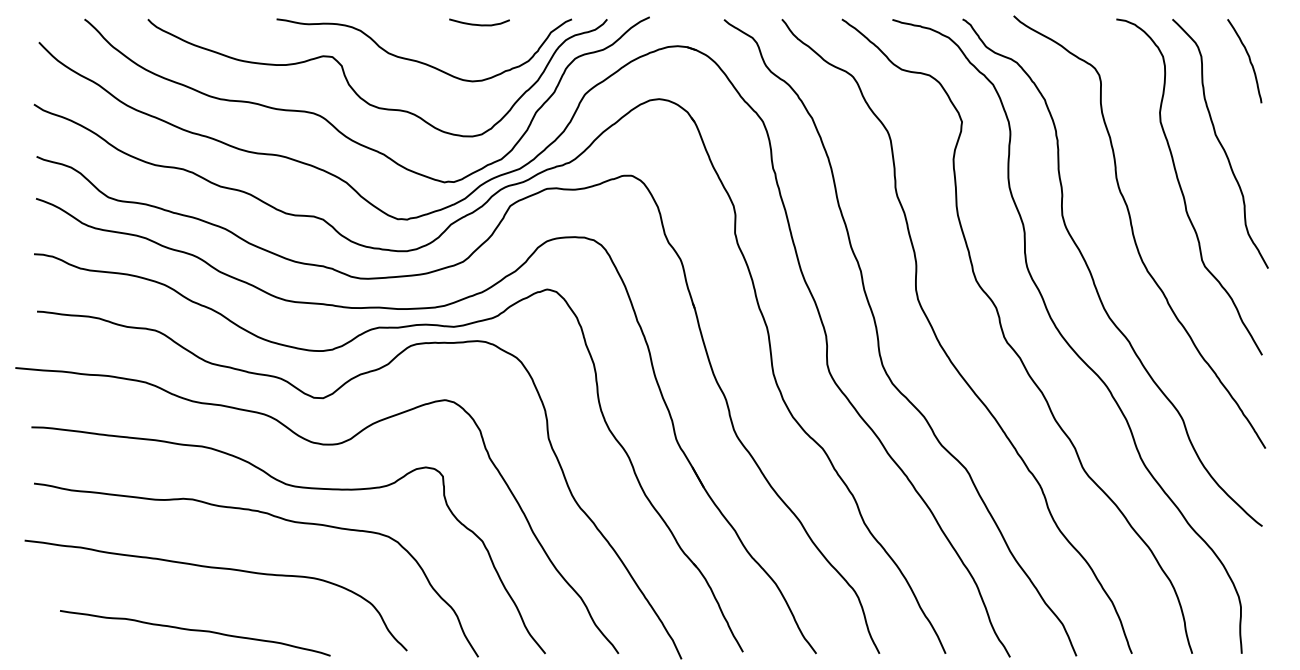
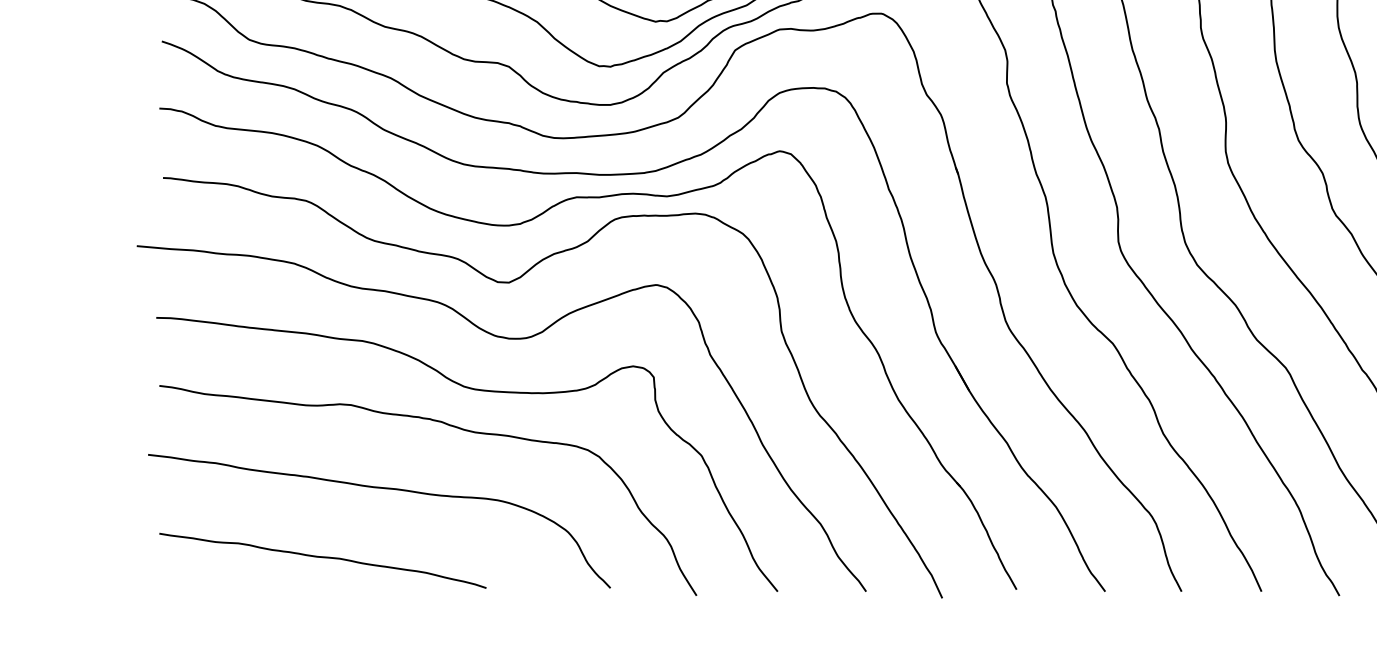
curve: (195, 631) -> (323, 558), moved

